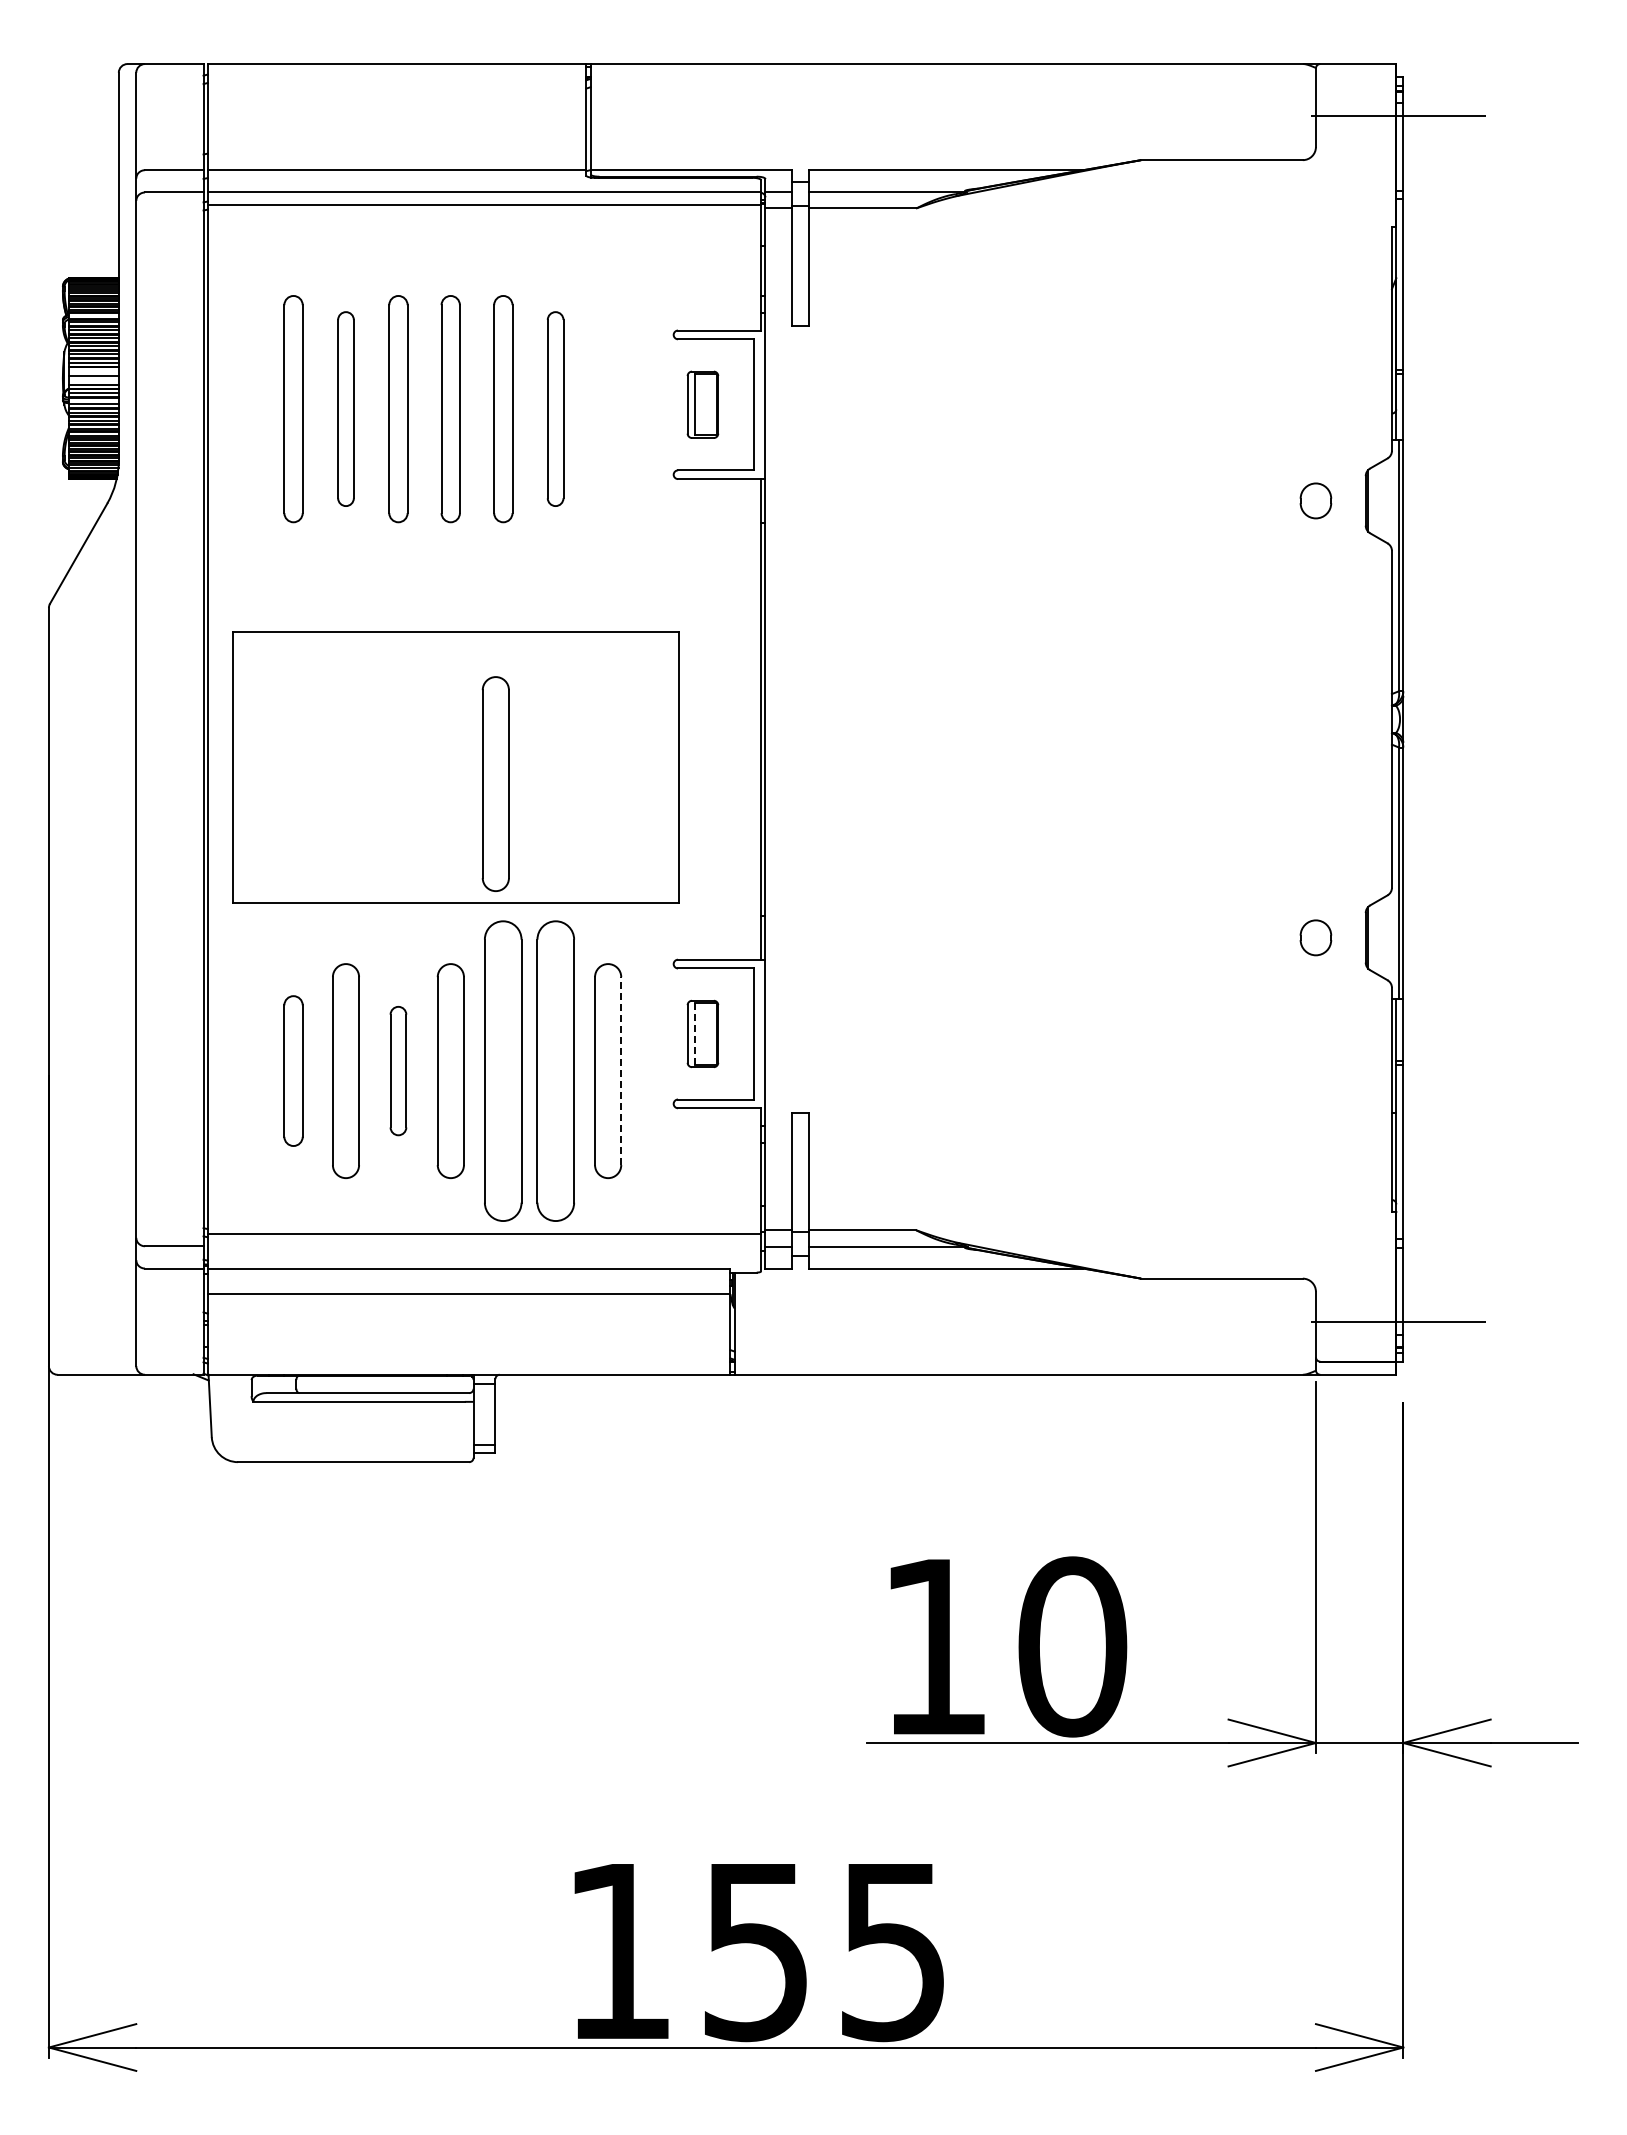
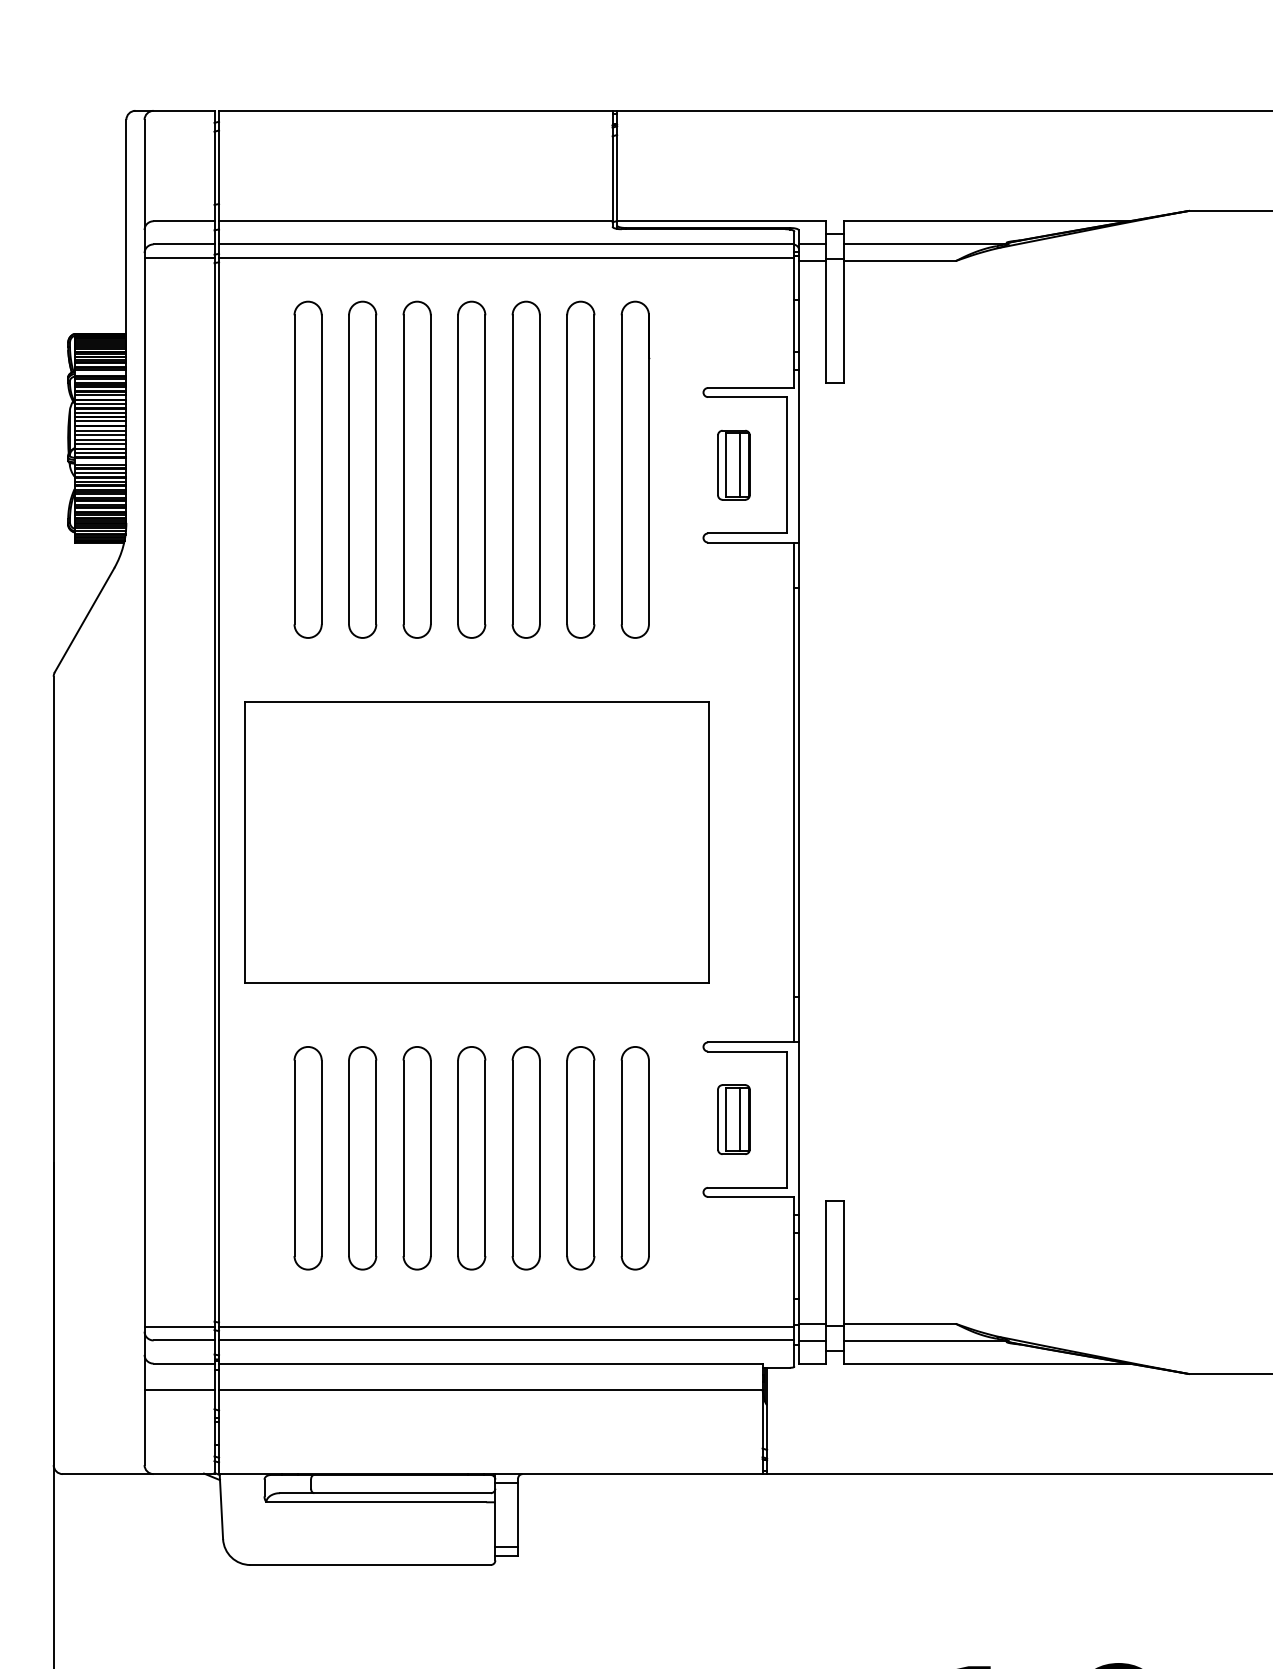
line: (169, 205) -> (179, 257), added
line: (93, 371) -> (100, 430), added
line: (93, 380) -> (100, 439), added
line: (708, 404) -> (739, 464), added
part: (293, 408) -> (308, 469), size x1.43
part: (345, 408) -> (362, 469), size x1.67
part: (398, 408) -> (417, 469), size x1.43
part: (450, 408) -> (471, 469), size x1.43
part: (503, 408) -> (526, 469), size x1.43
part: (555, 408) -> (580, 469), size x1.67
part: (608, 408) -> (635, 469), added
part: (495, 783) -> (518, 859), removed
line: (695, 1033) -> (726, 1119), dashed -> solid
line: (708, 1033) -> (739, 1119), added
part: (293, 1070) -> (308, 1157), size x1.43
part: (398, 1070) -> (417, 1157), size x1.67
part: (503, 1070) -> (526, 1157), size x0.71
part: (555, 1070) -> (580, 1157), size x0.71
line: (621, 1071) -> (649, 1158), dashed -> solid
line: (169, 1233) -> (179, 1327), added
line: (484, 1246) -> (506, 1340), added
line: (169, 1293) -> (179, 1389), added

